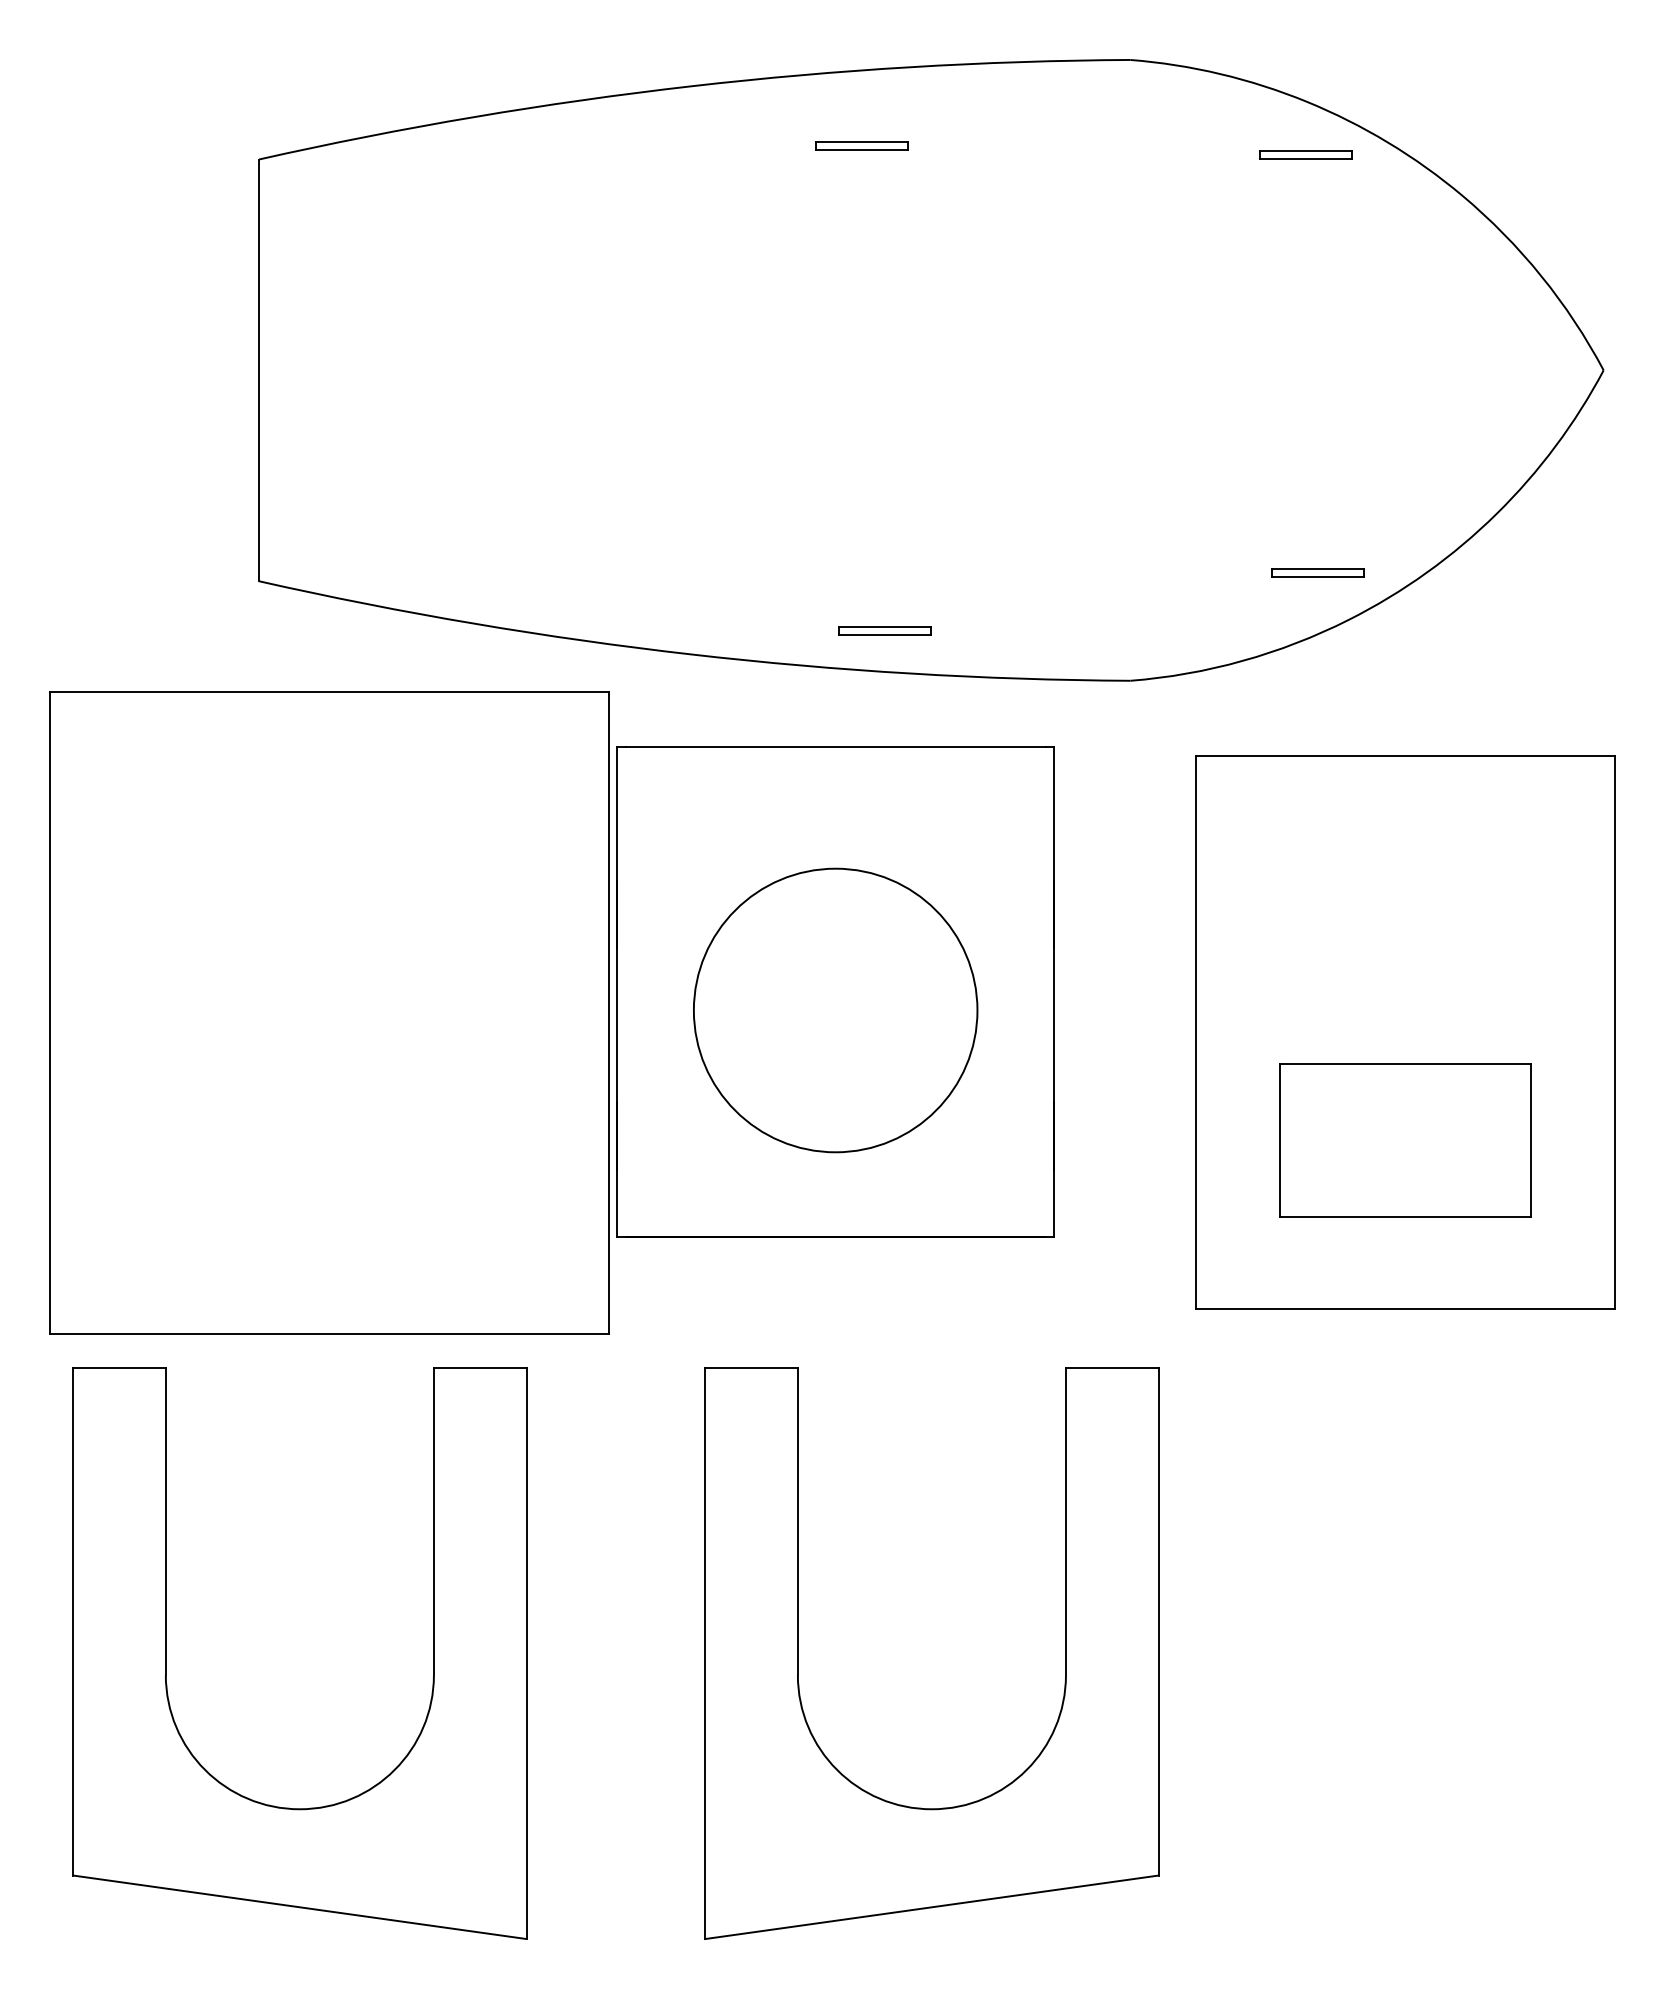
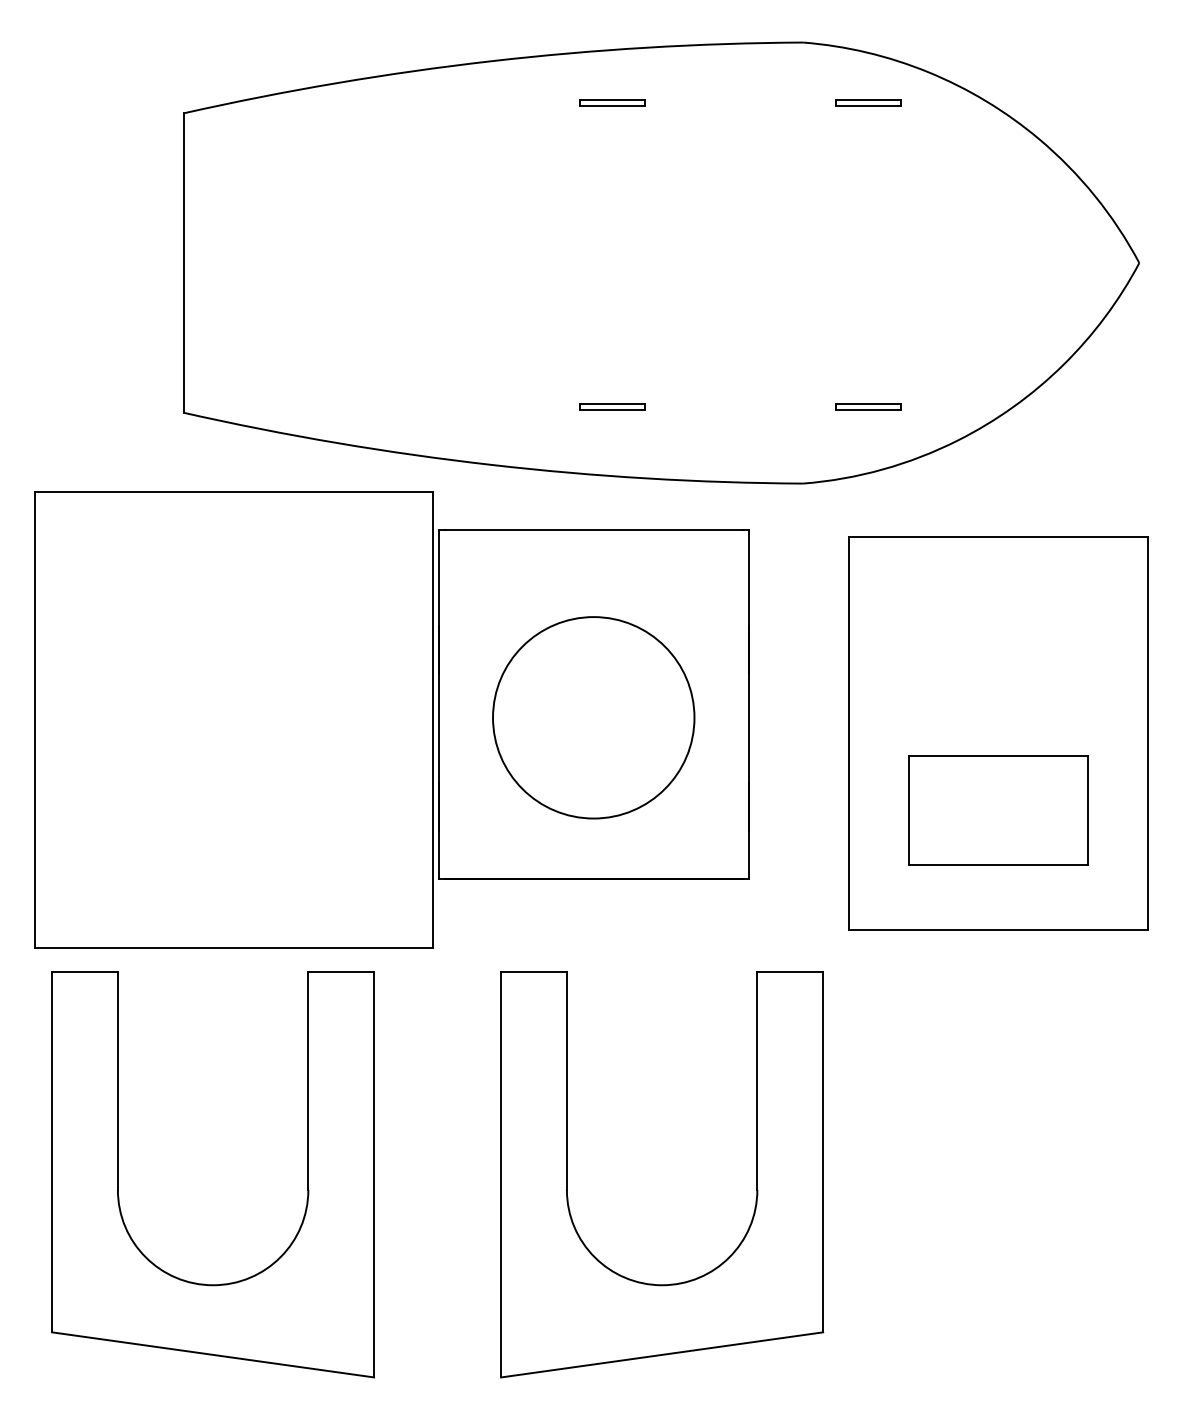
part: (1305, 154) -> (868, 103), moved
part: (1317, 572) -> (868, 406), moved
part: (884, 630) -> (612, 406), moved

